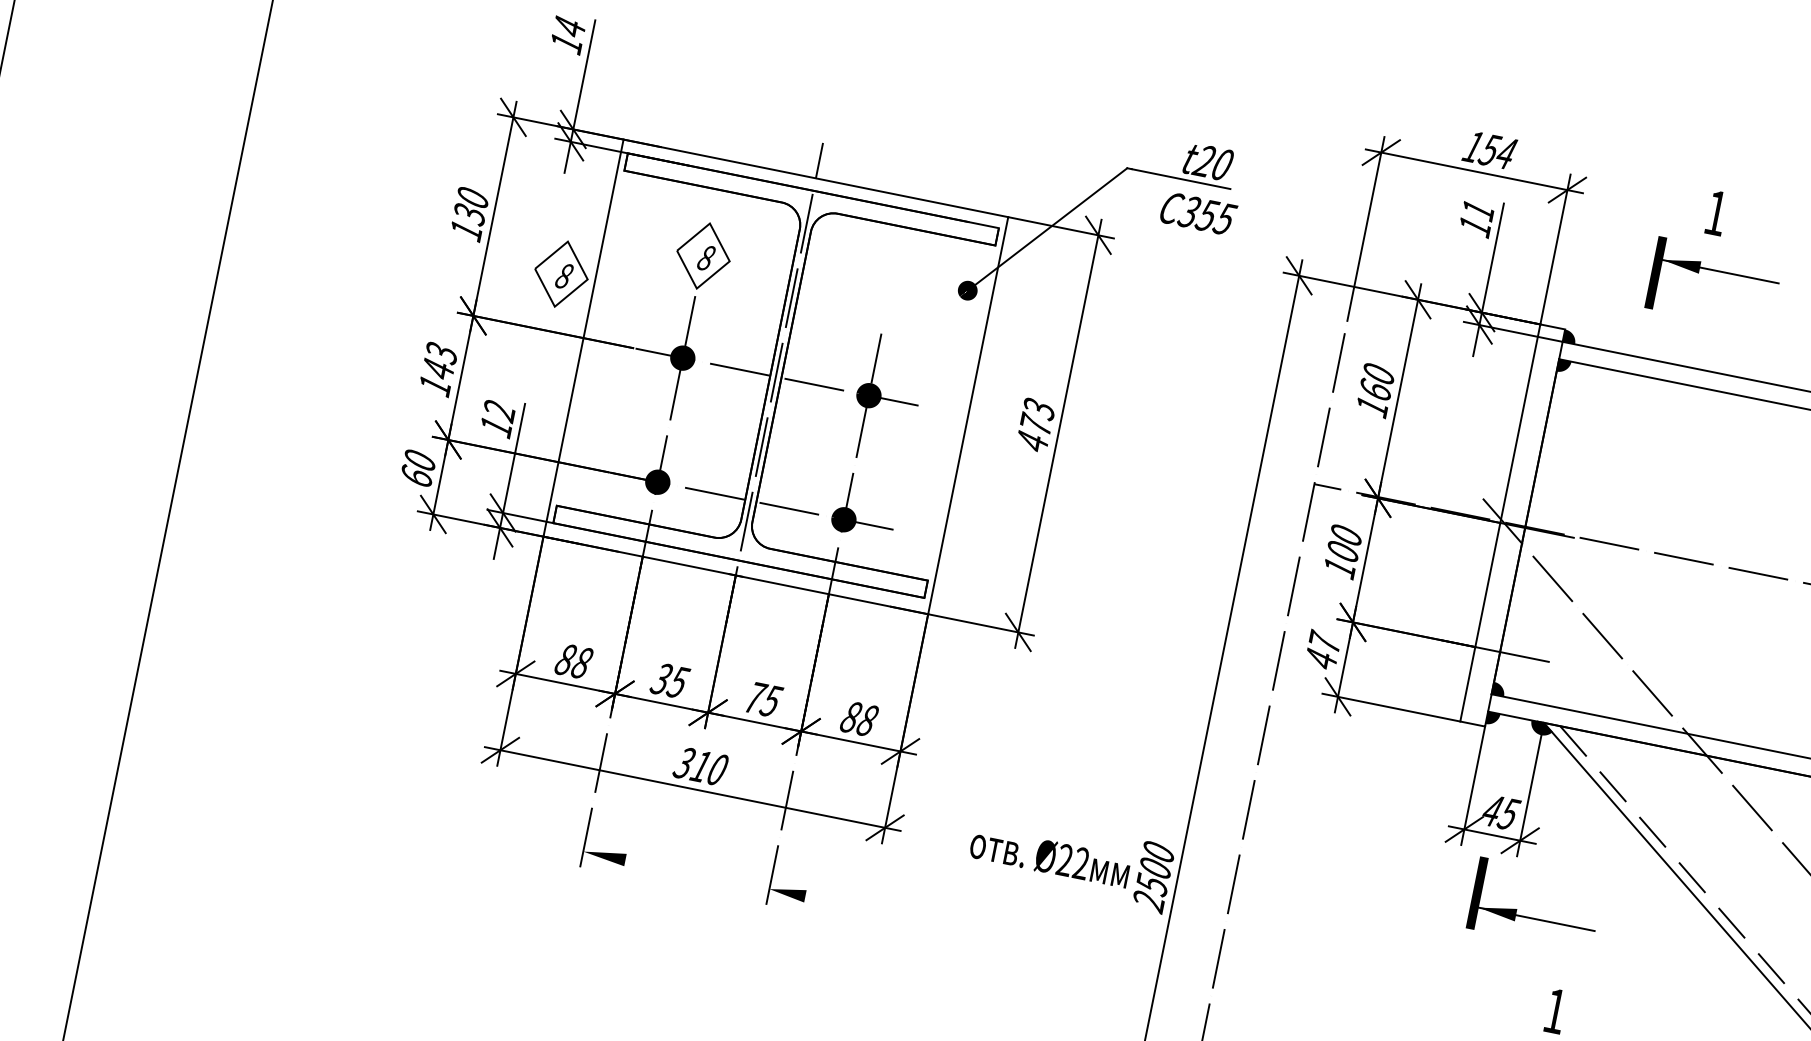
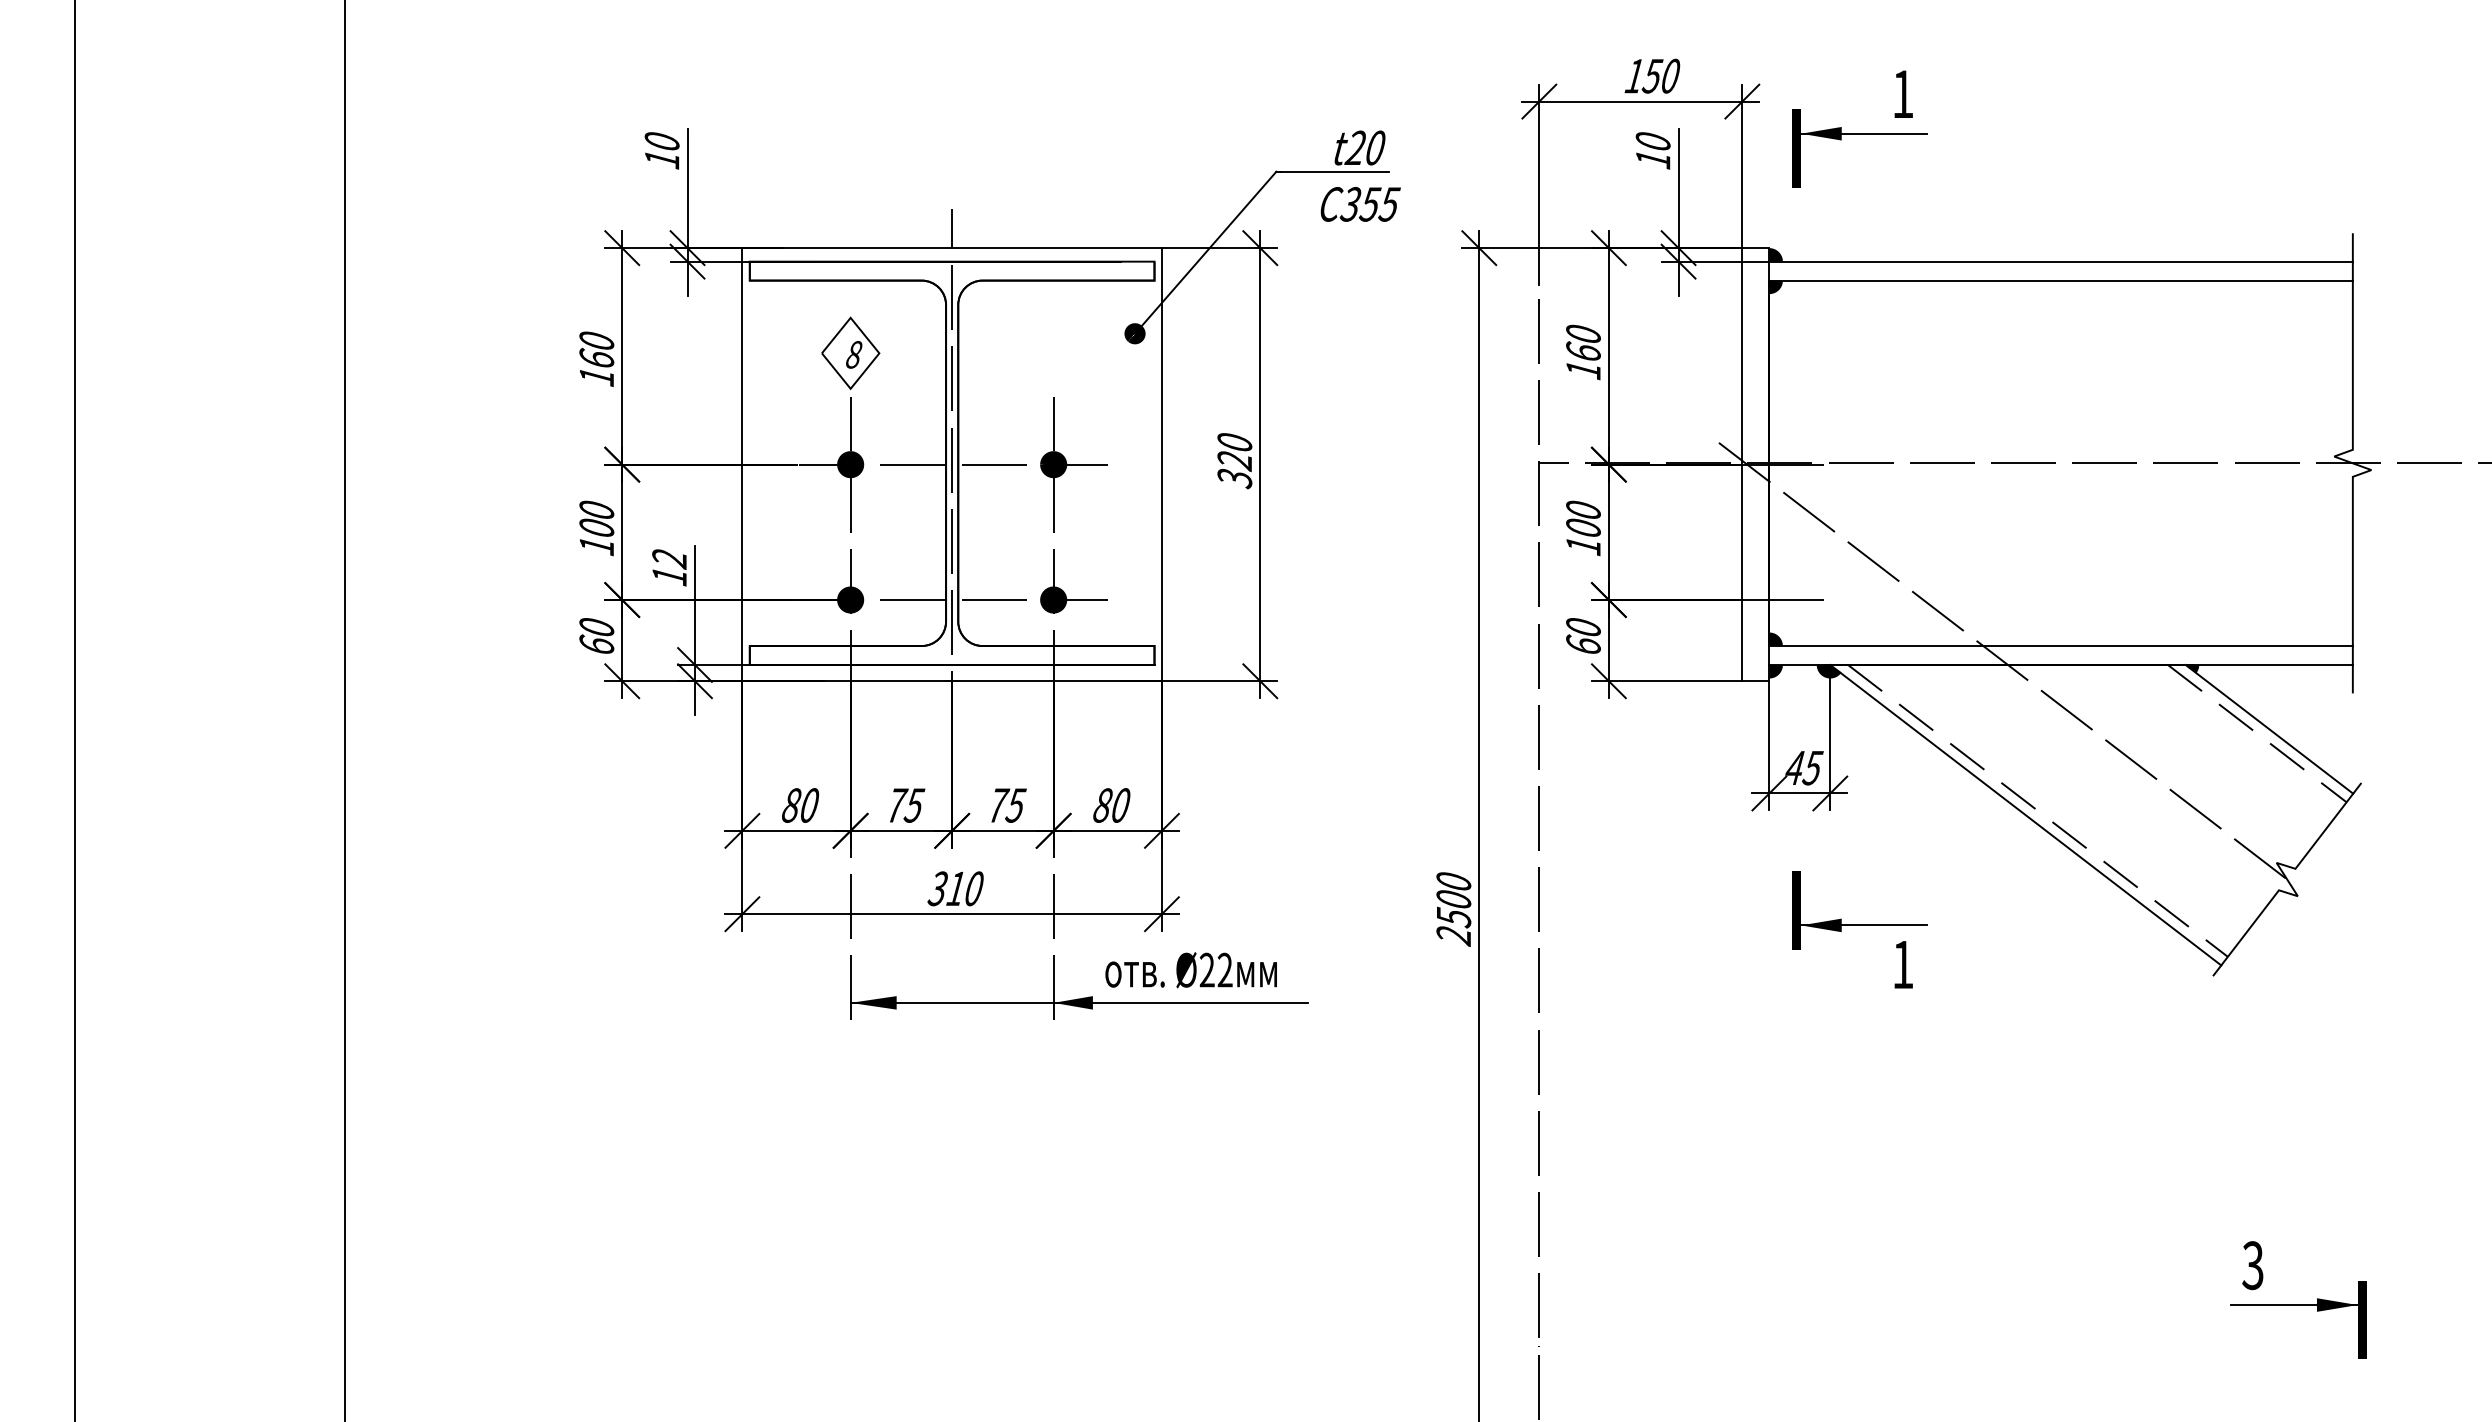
text: (569, 26) -> (661, 141), 14 -> 10
text: (1506, 152) -> (1670, 75), 154 -> 150
text: (1477, 210) -> (1652, 141), 11 -> 10
text: (469, 213) -> (596, 358), 130 -> 160
part: (1716, 271) -> (1859, 134), moved
part: (561, 273) -> (705, 401), removed
text: (439, 360) -> (596, 518), 143 -> 100
text: (1035, 426) -> (1234, 461), 473 -> 320
text: (1323, 650) -> (1583, 635), 47 -> 60
text: (582, 663) -> (809, 805), 88 -> 80
text: (661, 679) -> (896, 805), 35 -> 75
text: (867, 720) -> (1120, 805), 88 -> 80
text: (1049, 857) -> (1190, 970), moved
line: (792, 893) -> (1078, 1002), added
part: (1532, 917) -> (1859, 924), moved

